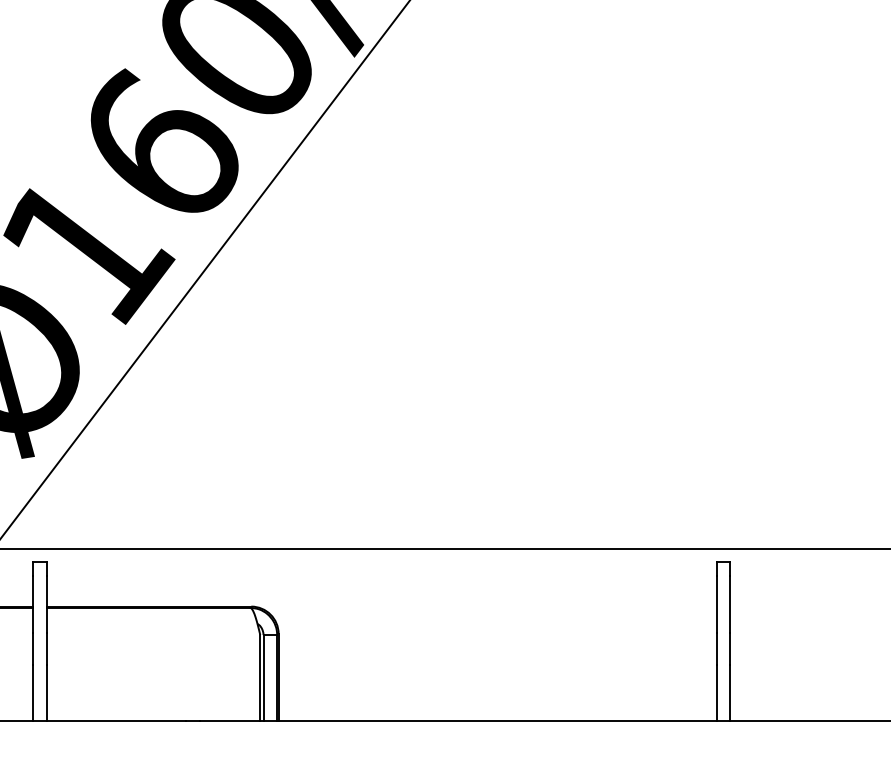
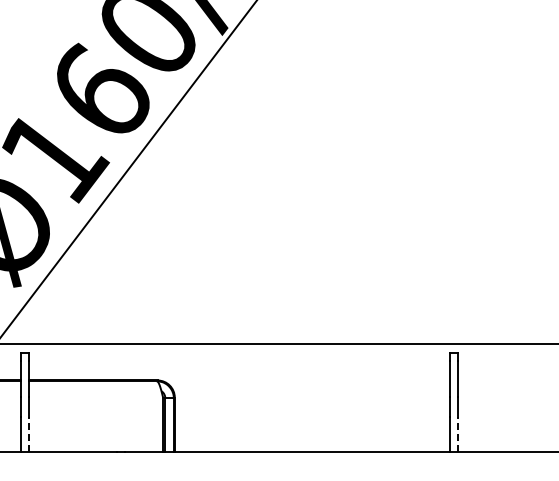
line: (47, 692) -> (29, 434), solid -> dashed
line: (730, 692) -> (458, 434), solid -> dashed

